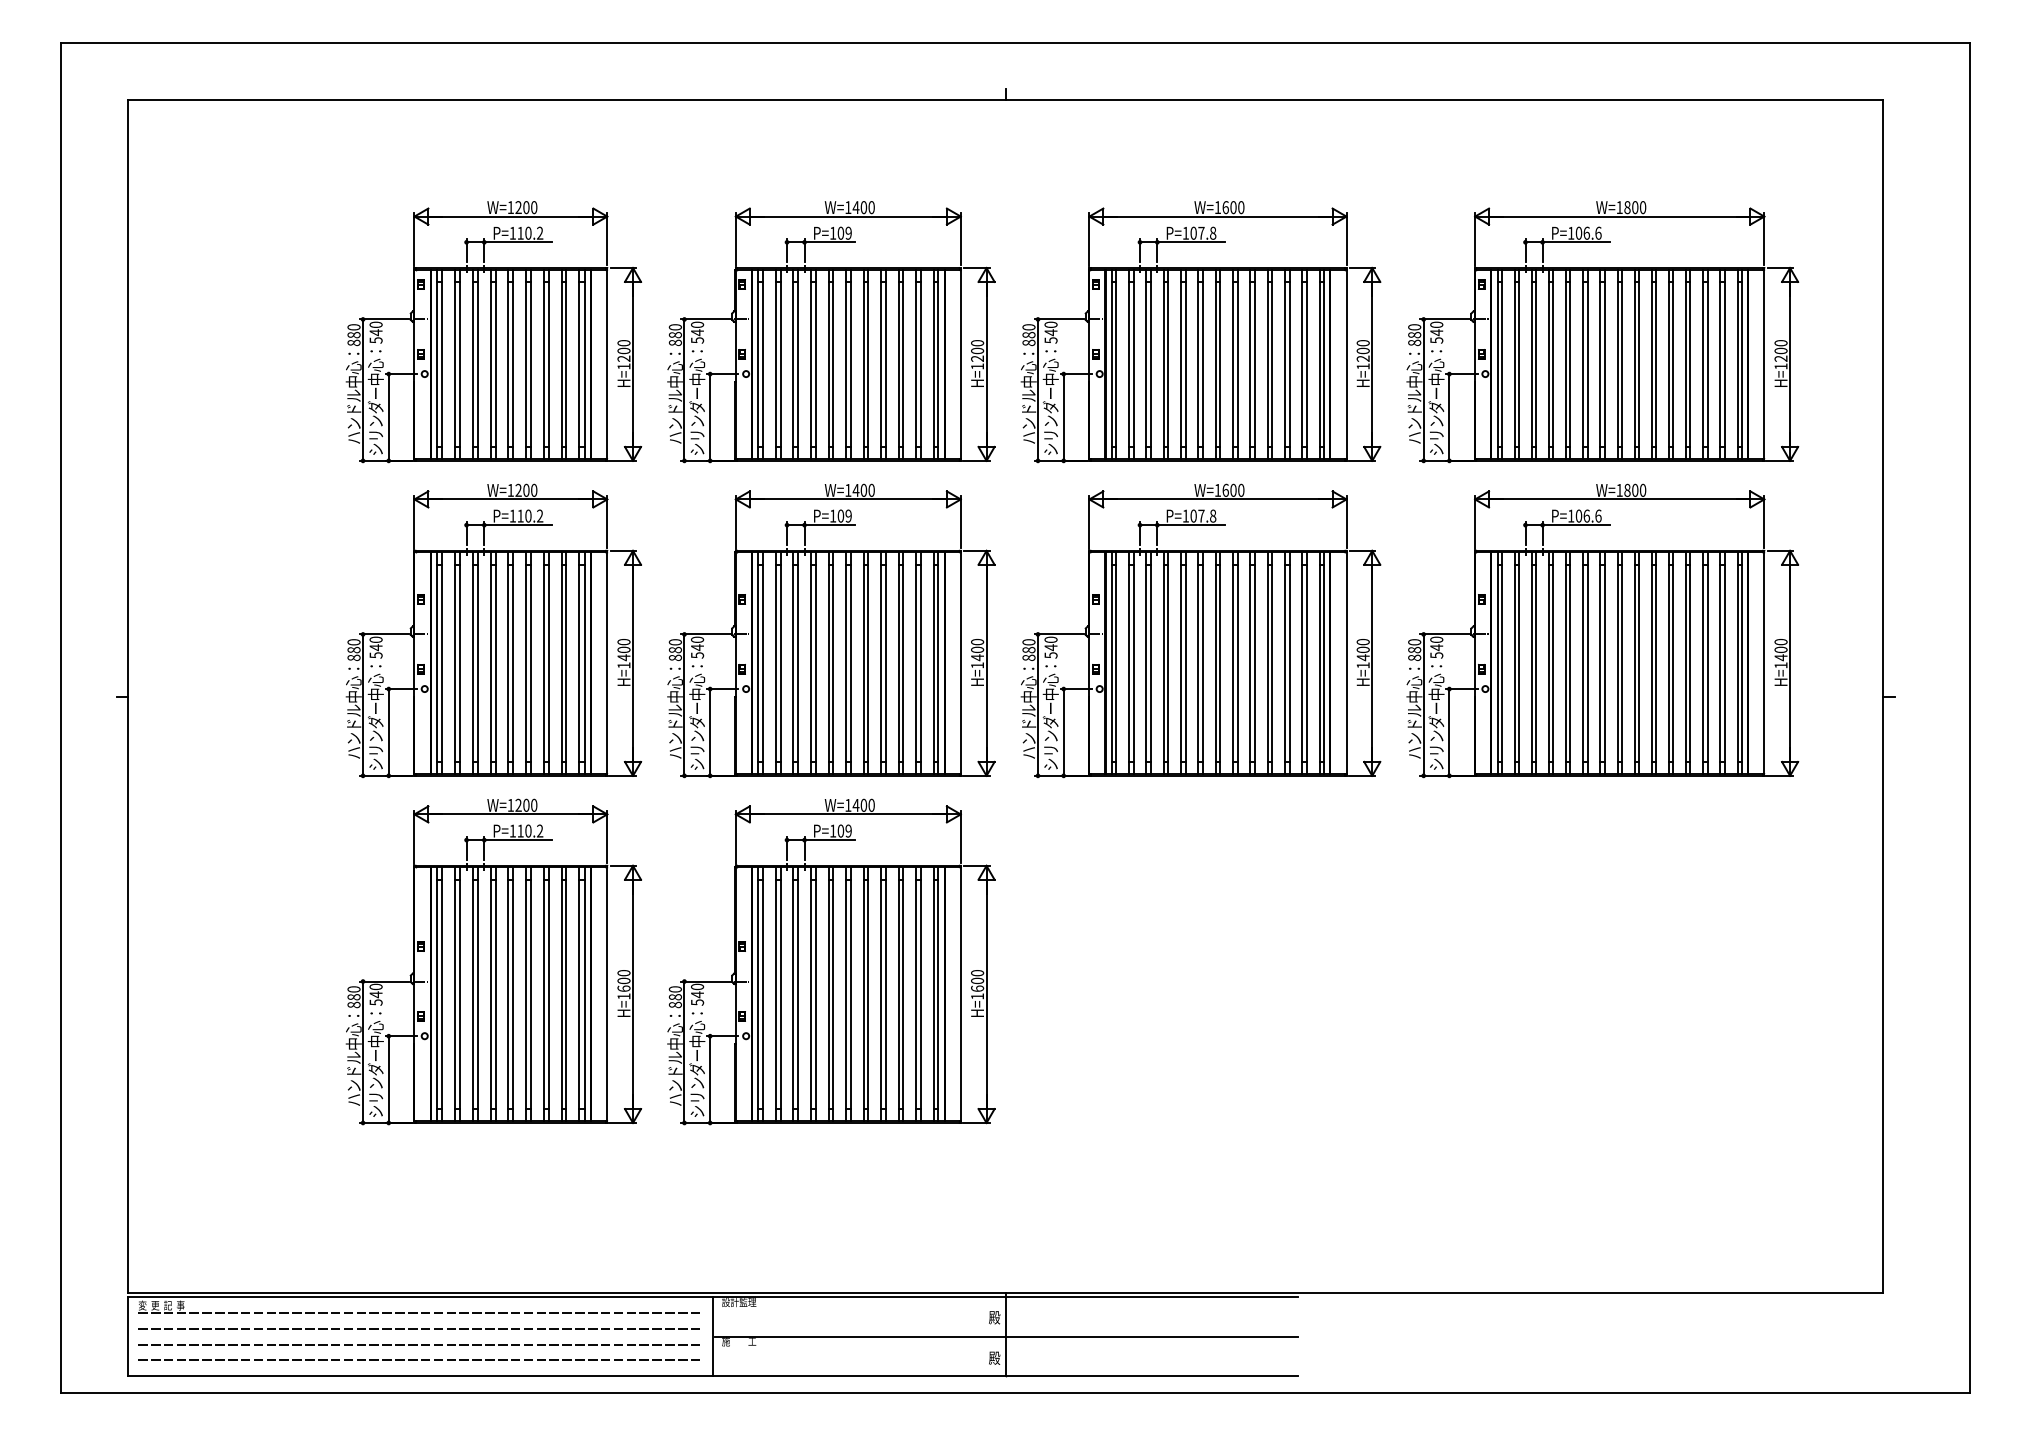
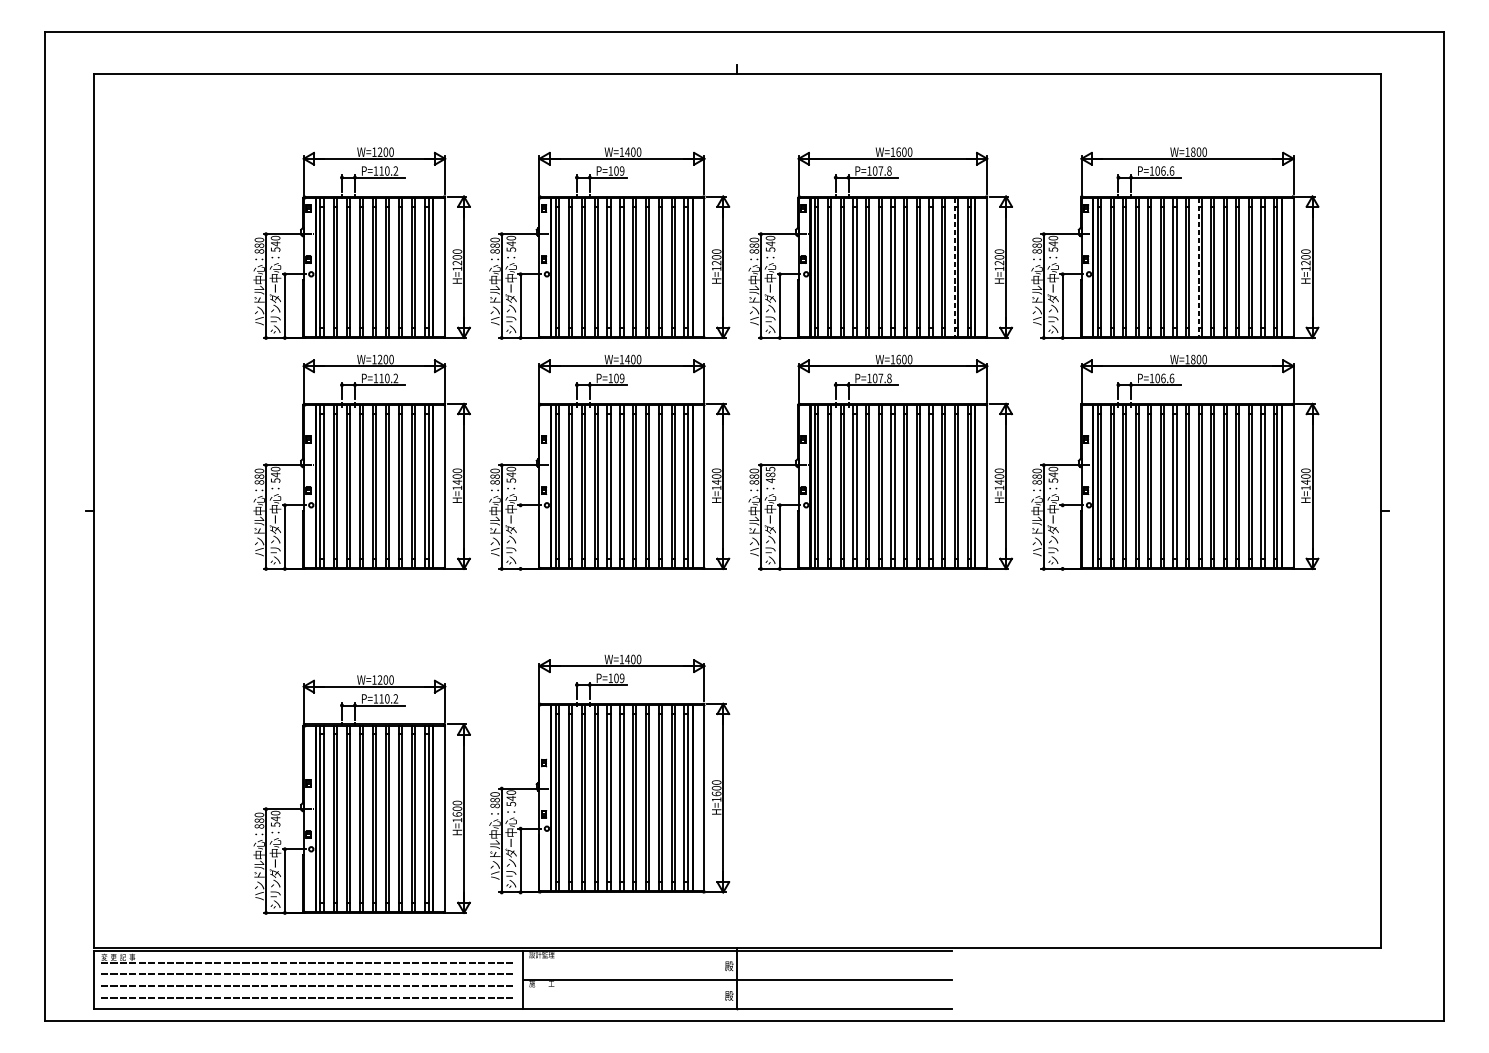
line: (1302, 364) -> (954, 267), solid -> dashed
line: (1634, 364) -> (1198, 267), solid -> dashed
text: (1050, 647) -> (770, 474), 540 -> 485
line: (710, 732) -> (520, 537), removed
line: (1449, 732) -> (1062, 537), removed
part: (493, 961) -> (361, 794), moved
part: (831, 961) -> (609, 773), moved

